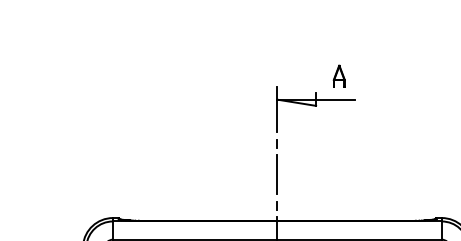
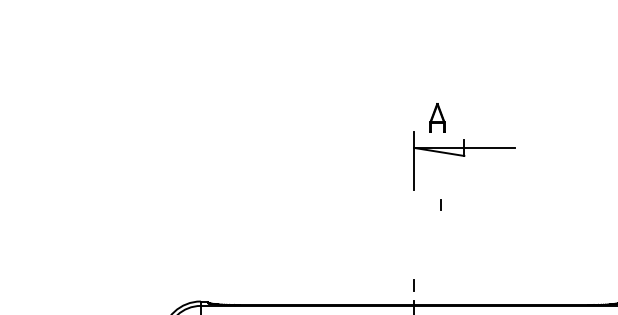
part: (339, 76) -> (437, 117), moved
line: (276, 143) -> (440, 204), moved
line: (277, 174) -> (414, 245), removed

